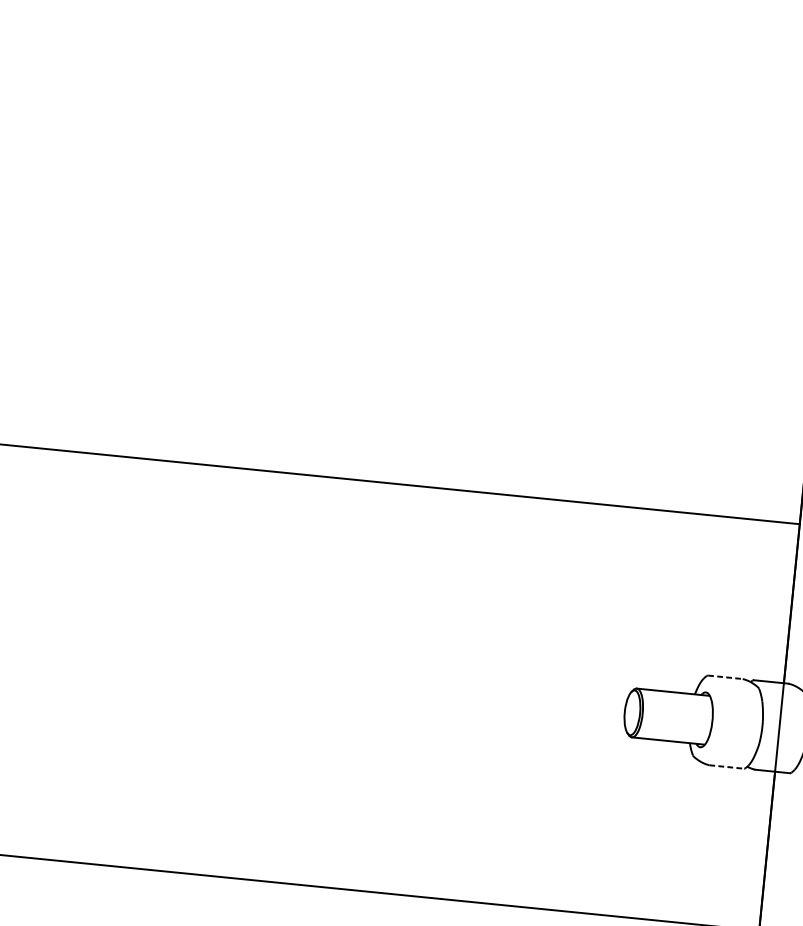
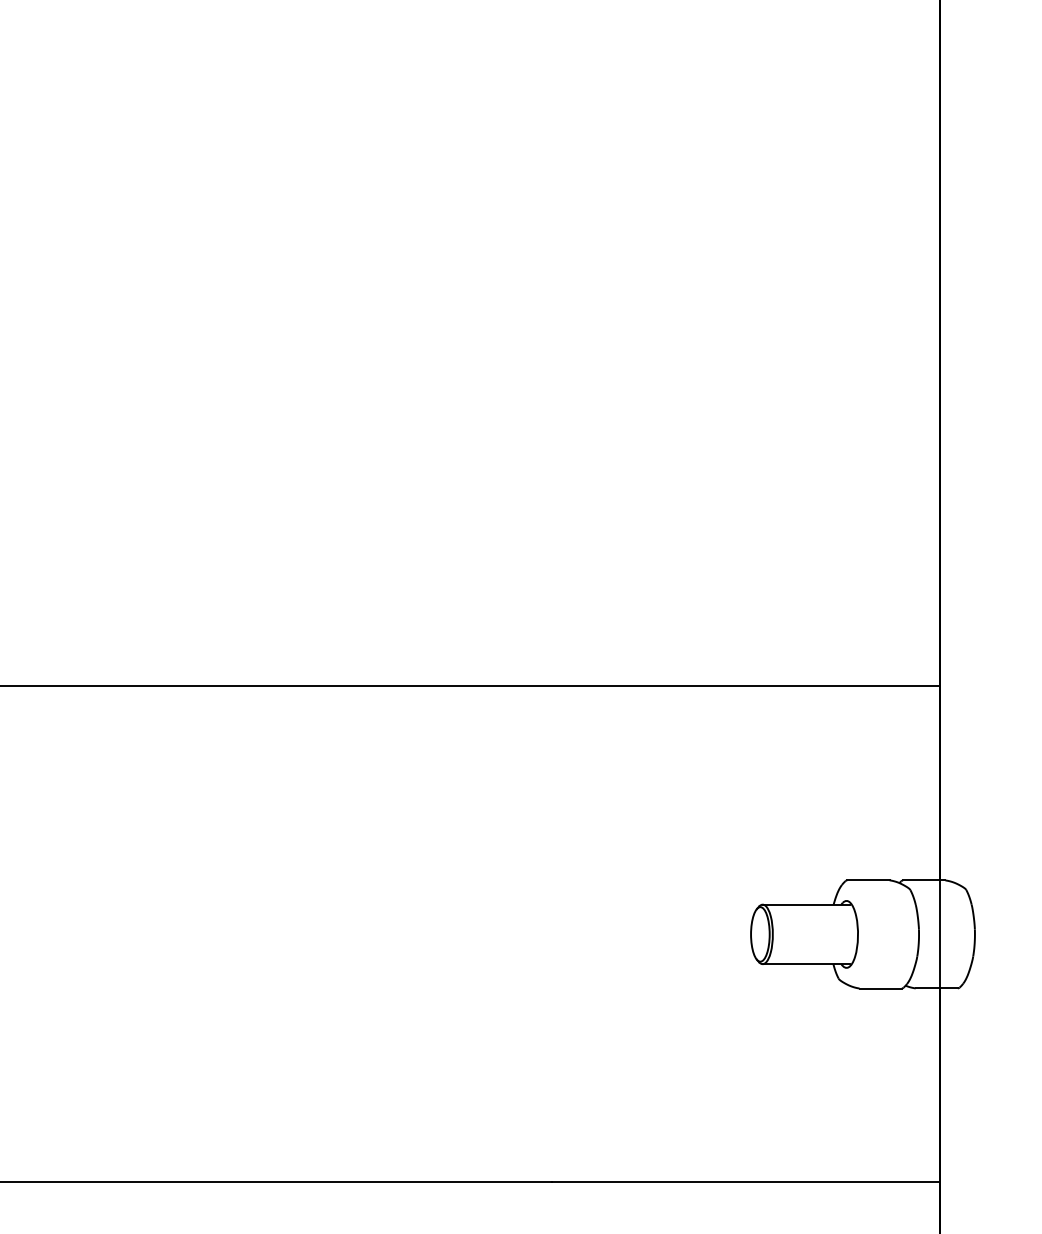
line: (725, 677) -> (868, 880), dashed -> solid
line: (727, 767) -> (881, 988), dashed -> solid

